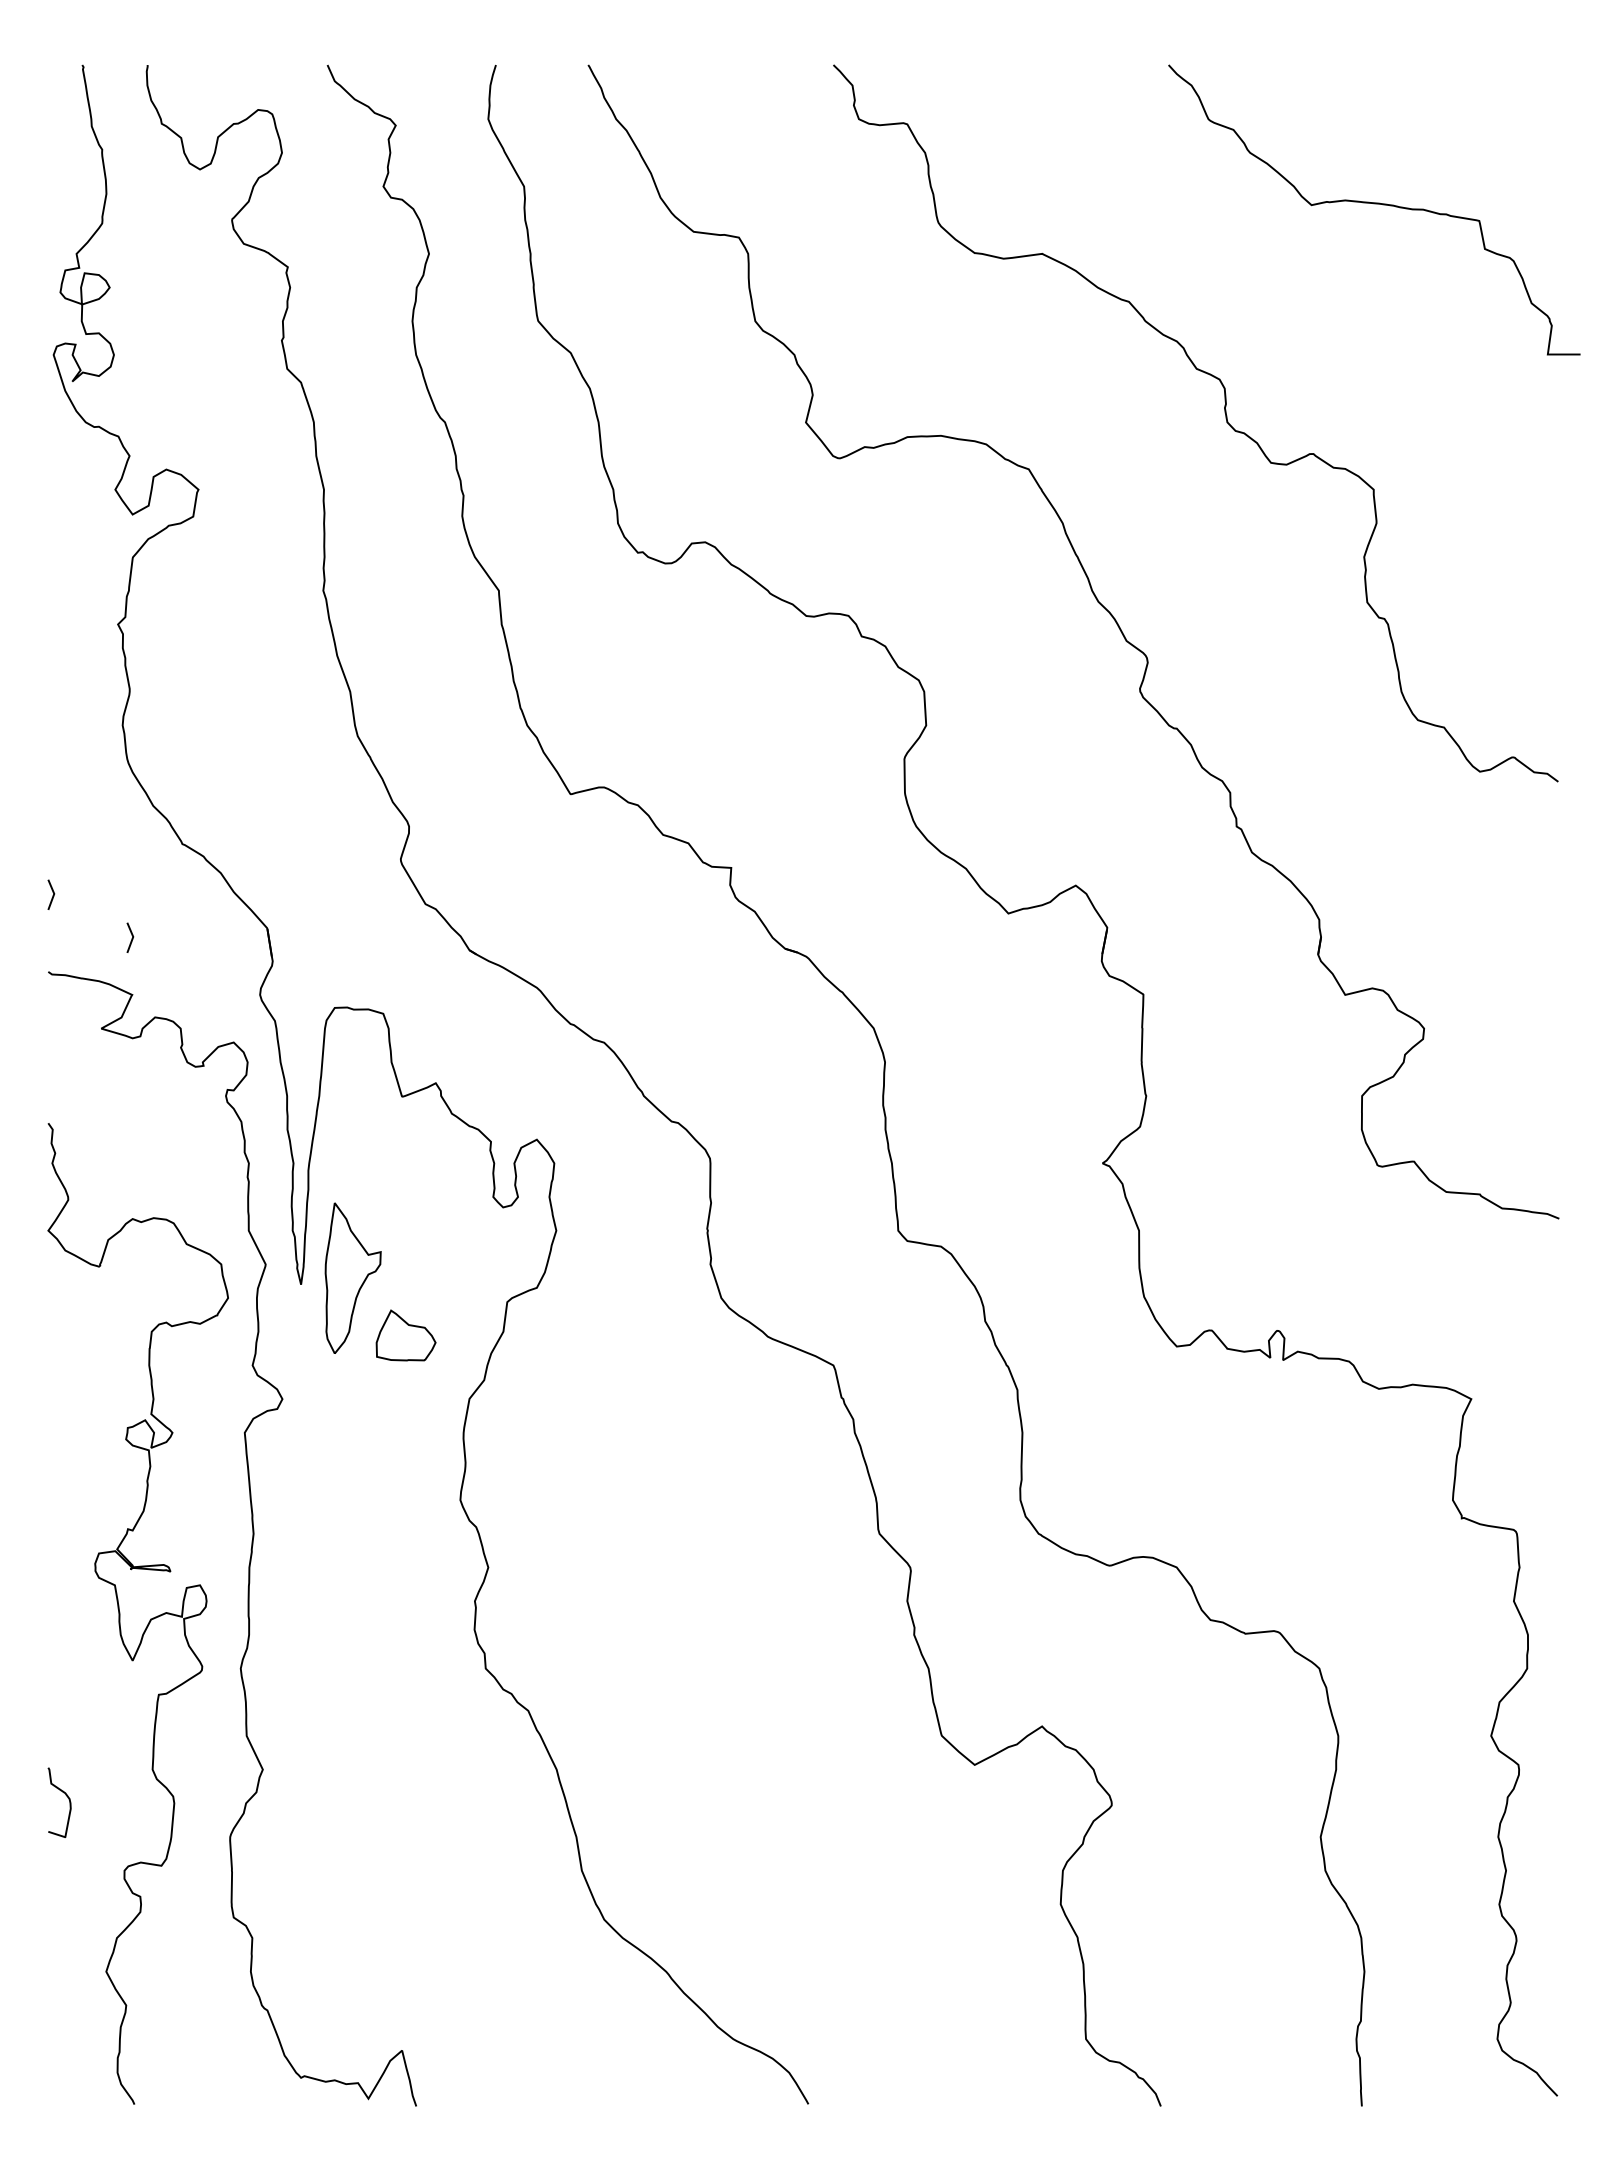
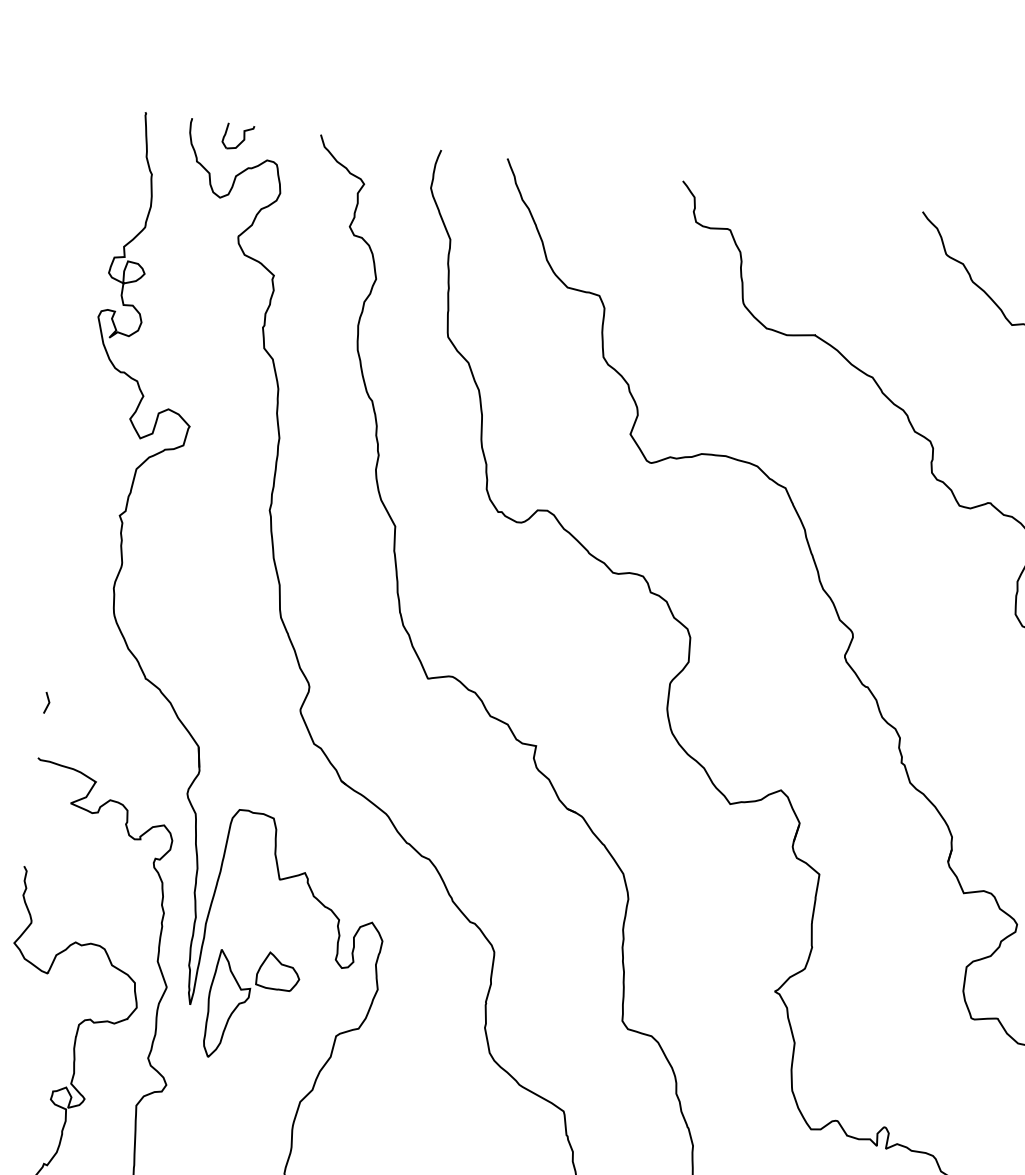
part: (219, 88) -> (241, 141), added
line: (131, 938) -> (100, 741), removed
part: (405, 1335) -> (278, 971), moved

